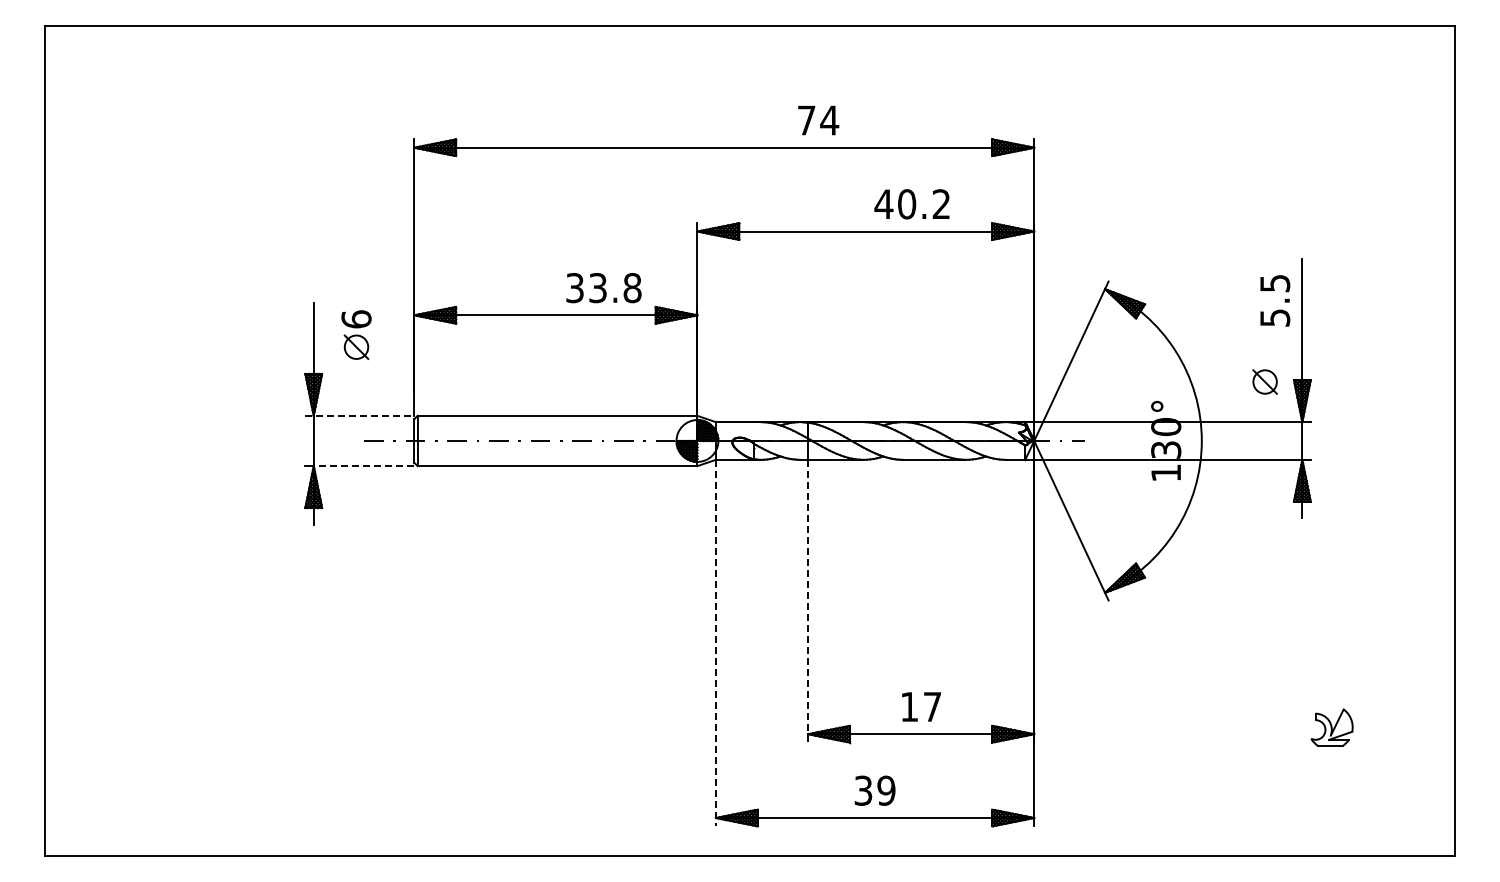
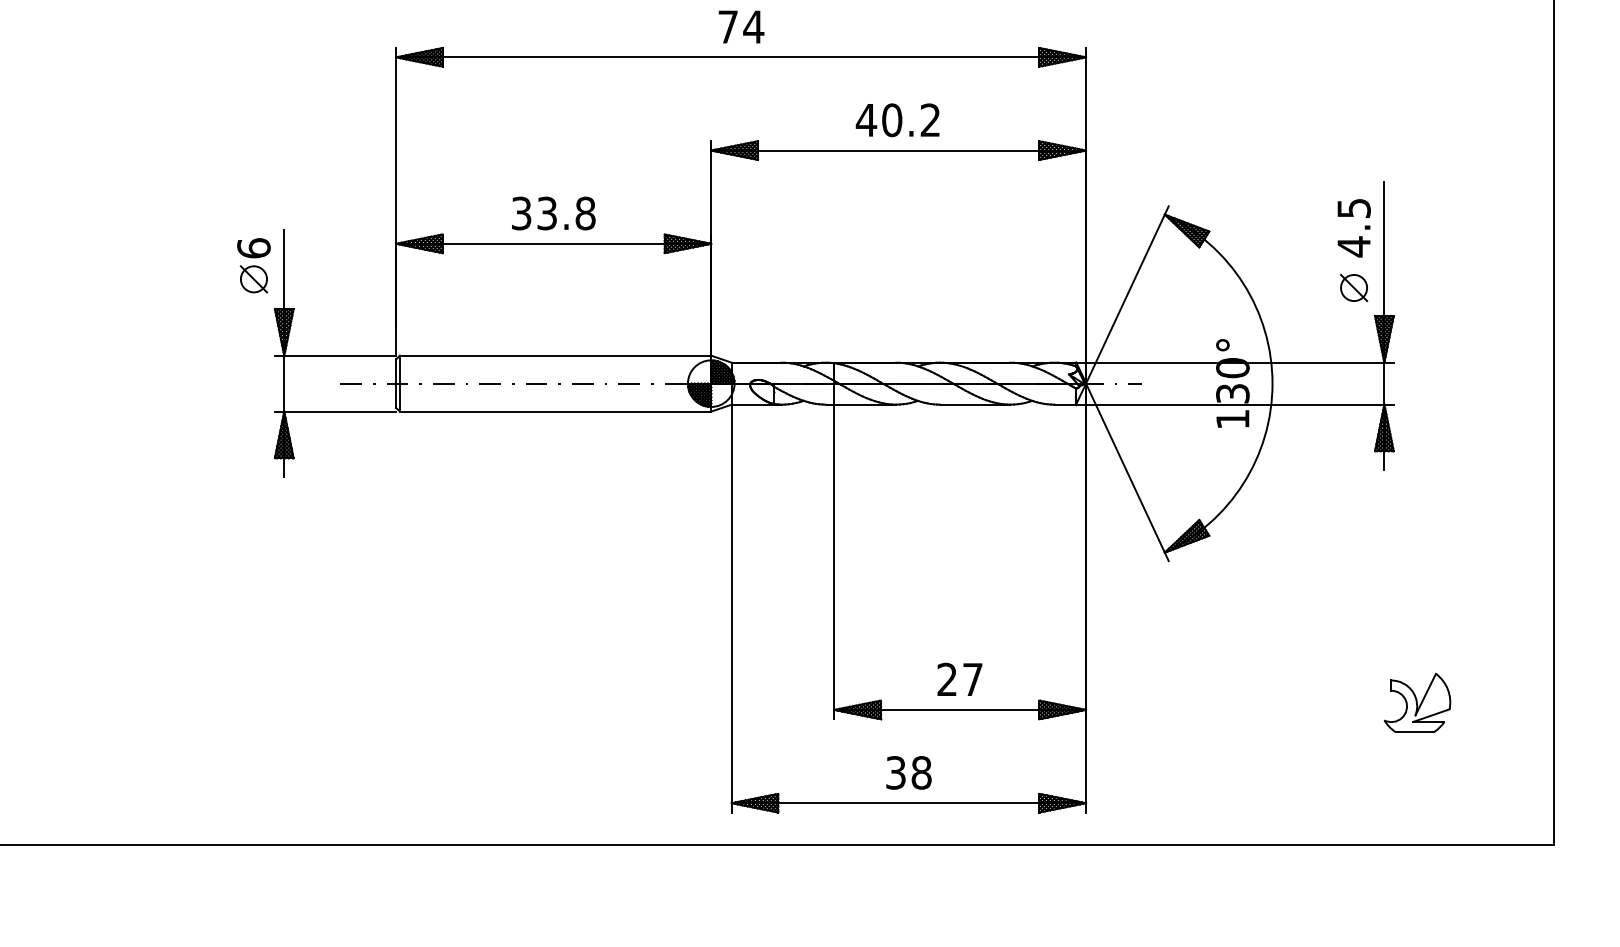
text: (818, 120) -> (741, 27), moved
text: (911, 204) -> (897, 120), moved
text: (603, 288) -> (553, 213), moved
text: (1275, 317) -> (1354, 246), 5.5 -> 4.5
part: (356, 334) -> (253, 265), moved
part: (1264, 381) -> (1353, 287), moved
line: (360, 415) -> (336, 355), dashed -> solid
line: (363, 466) -> (339, 412), dashed -> solid
line: (808, 601) -> (834, 562), dashed -> solid
line: (715, 643) -> (731, 609), dashed -> solid
text: (908, 706) -> (946, 679), 17 -> 27
part: (1331, 727) -> (1416, 702), size x1.43
text: (886, 790) -> (921, 772), 39 -> 38

